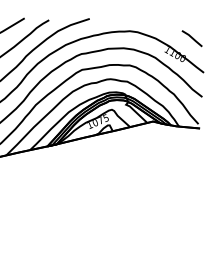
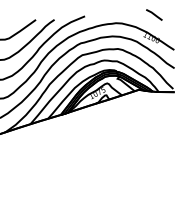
line: (192, 37) -> (154, 14), moved

